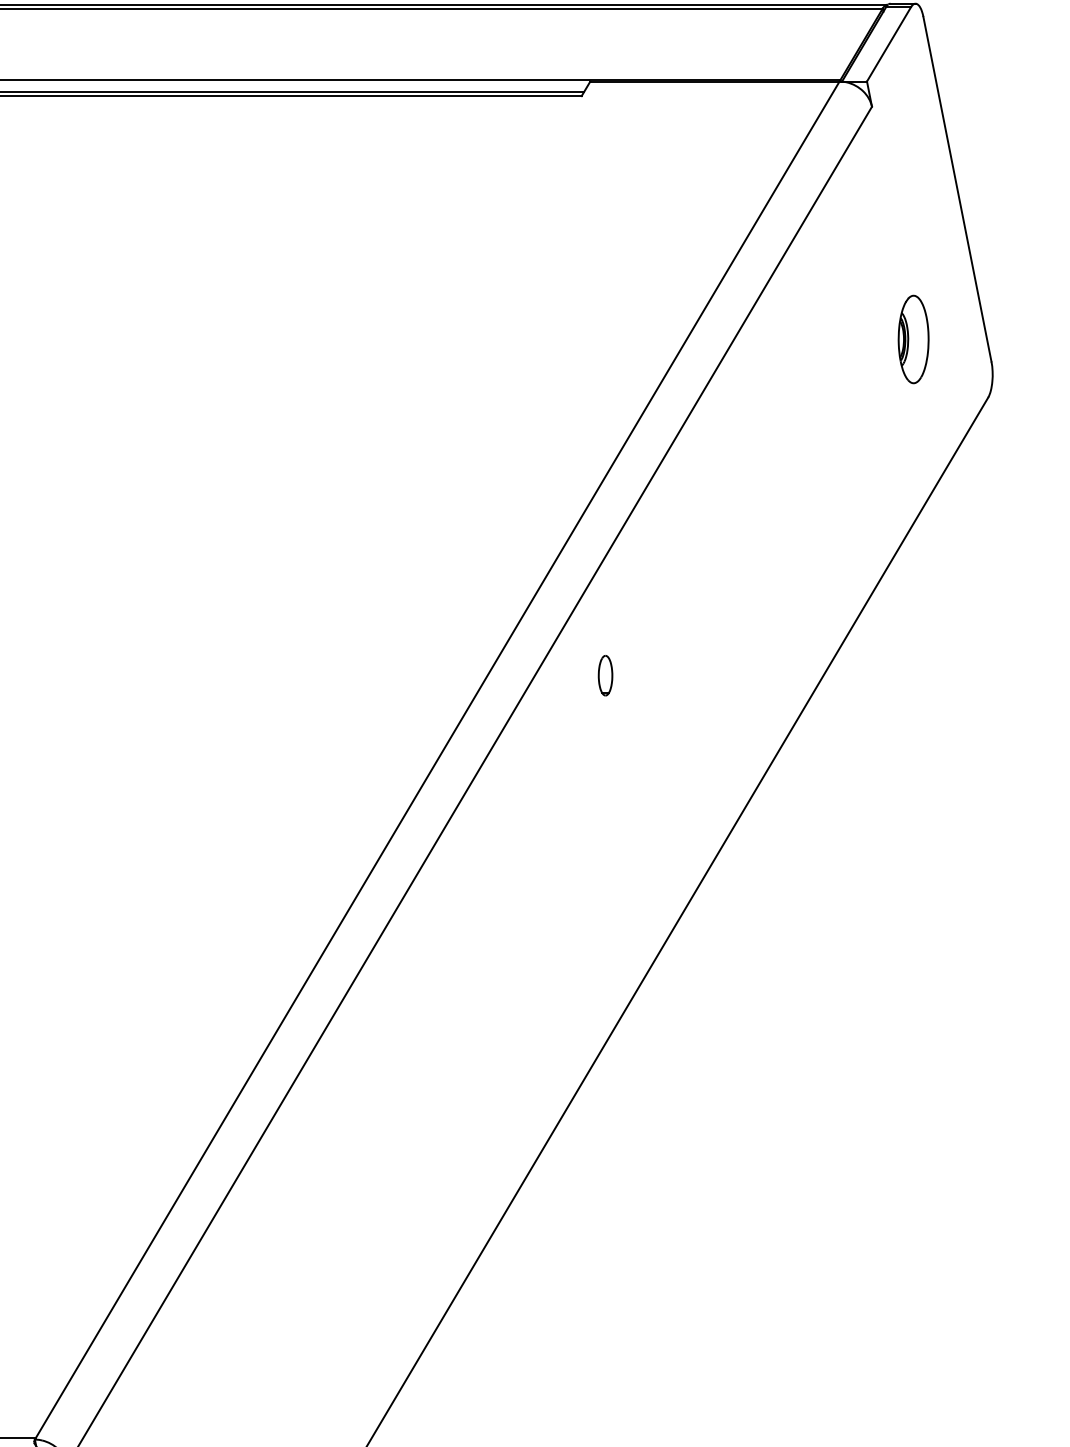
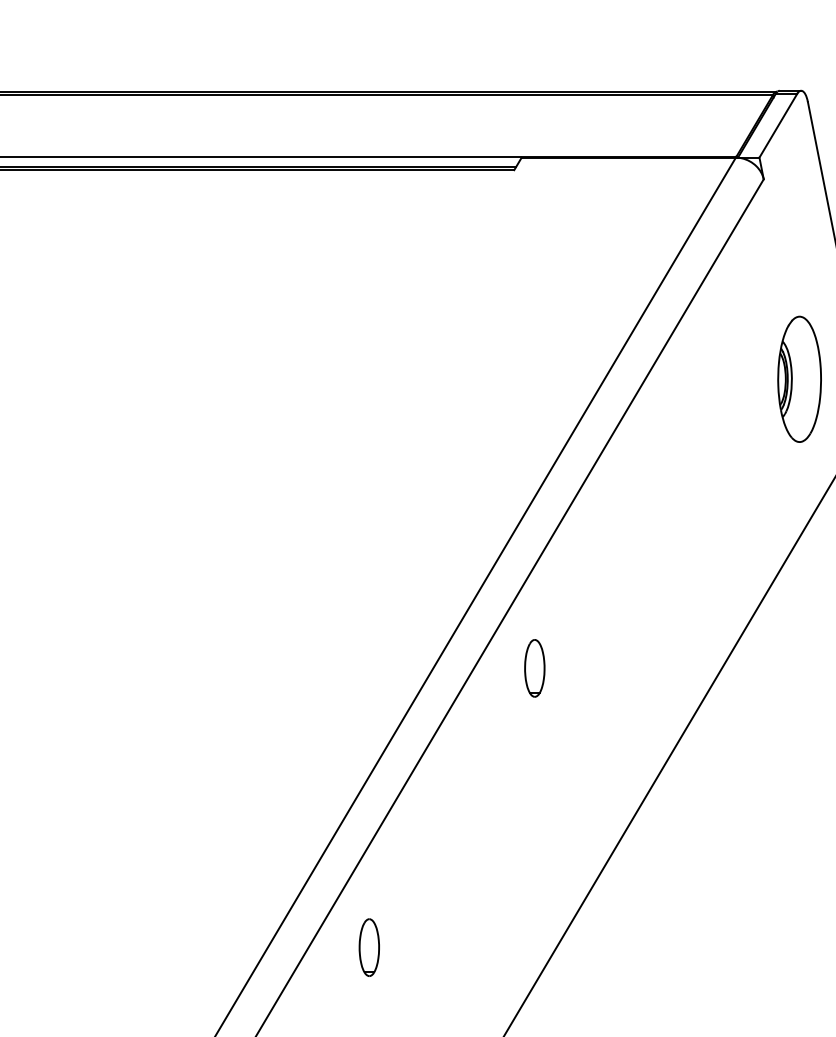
part: (913, 339) -> (799, 379), size x1.67
part: (605, 675) -> (534, 668), size x1.67
part: (412, 1000) -> (368, 947), added

